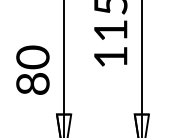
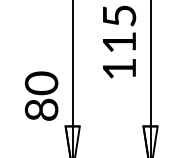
text: (32, 69) -> (41, 95), moved

